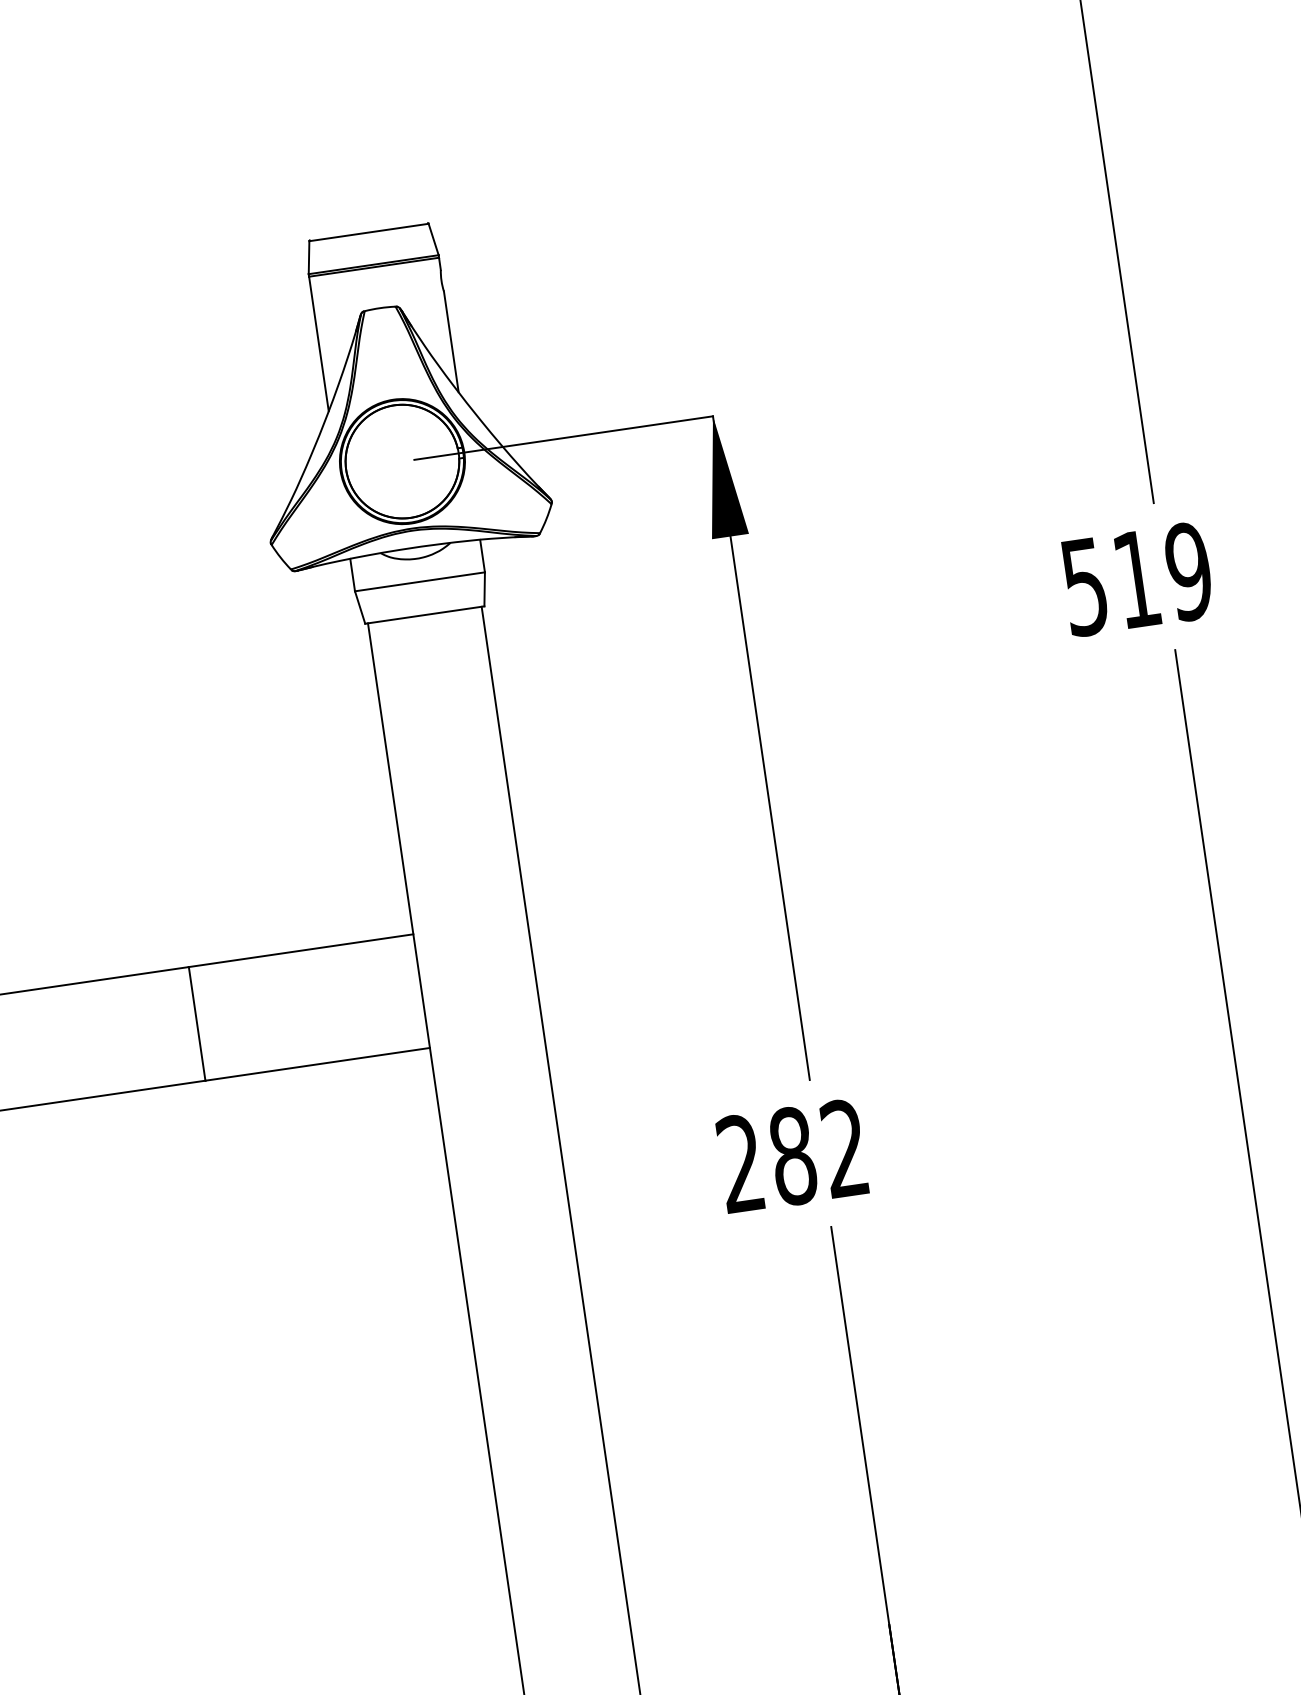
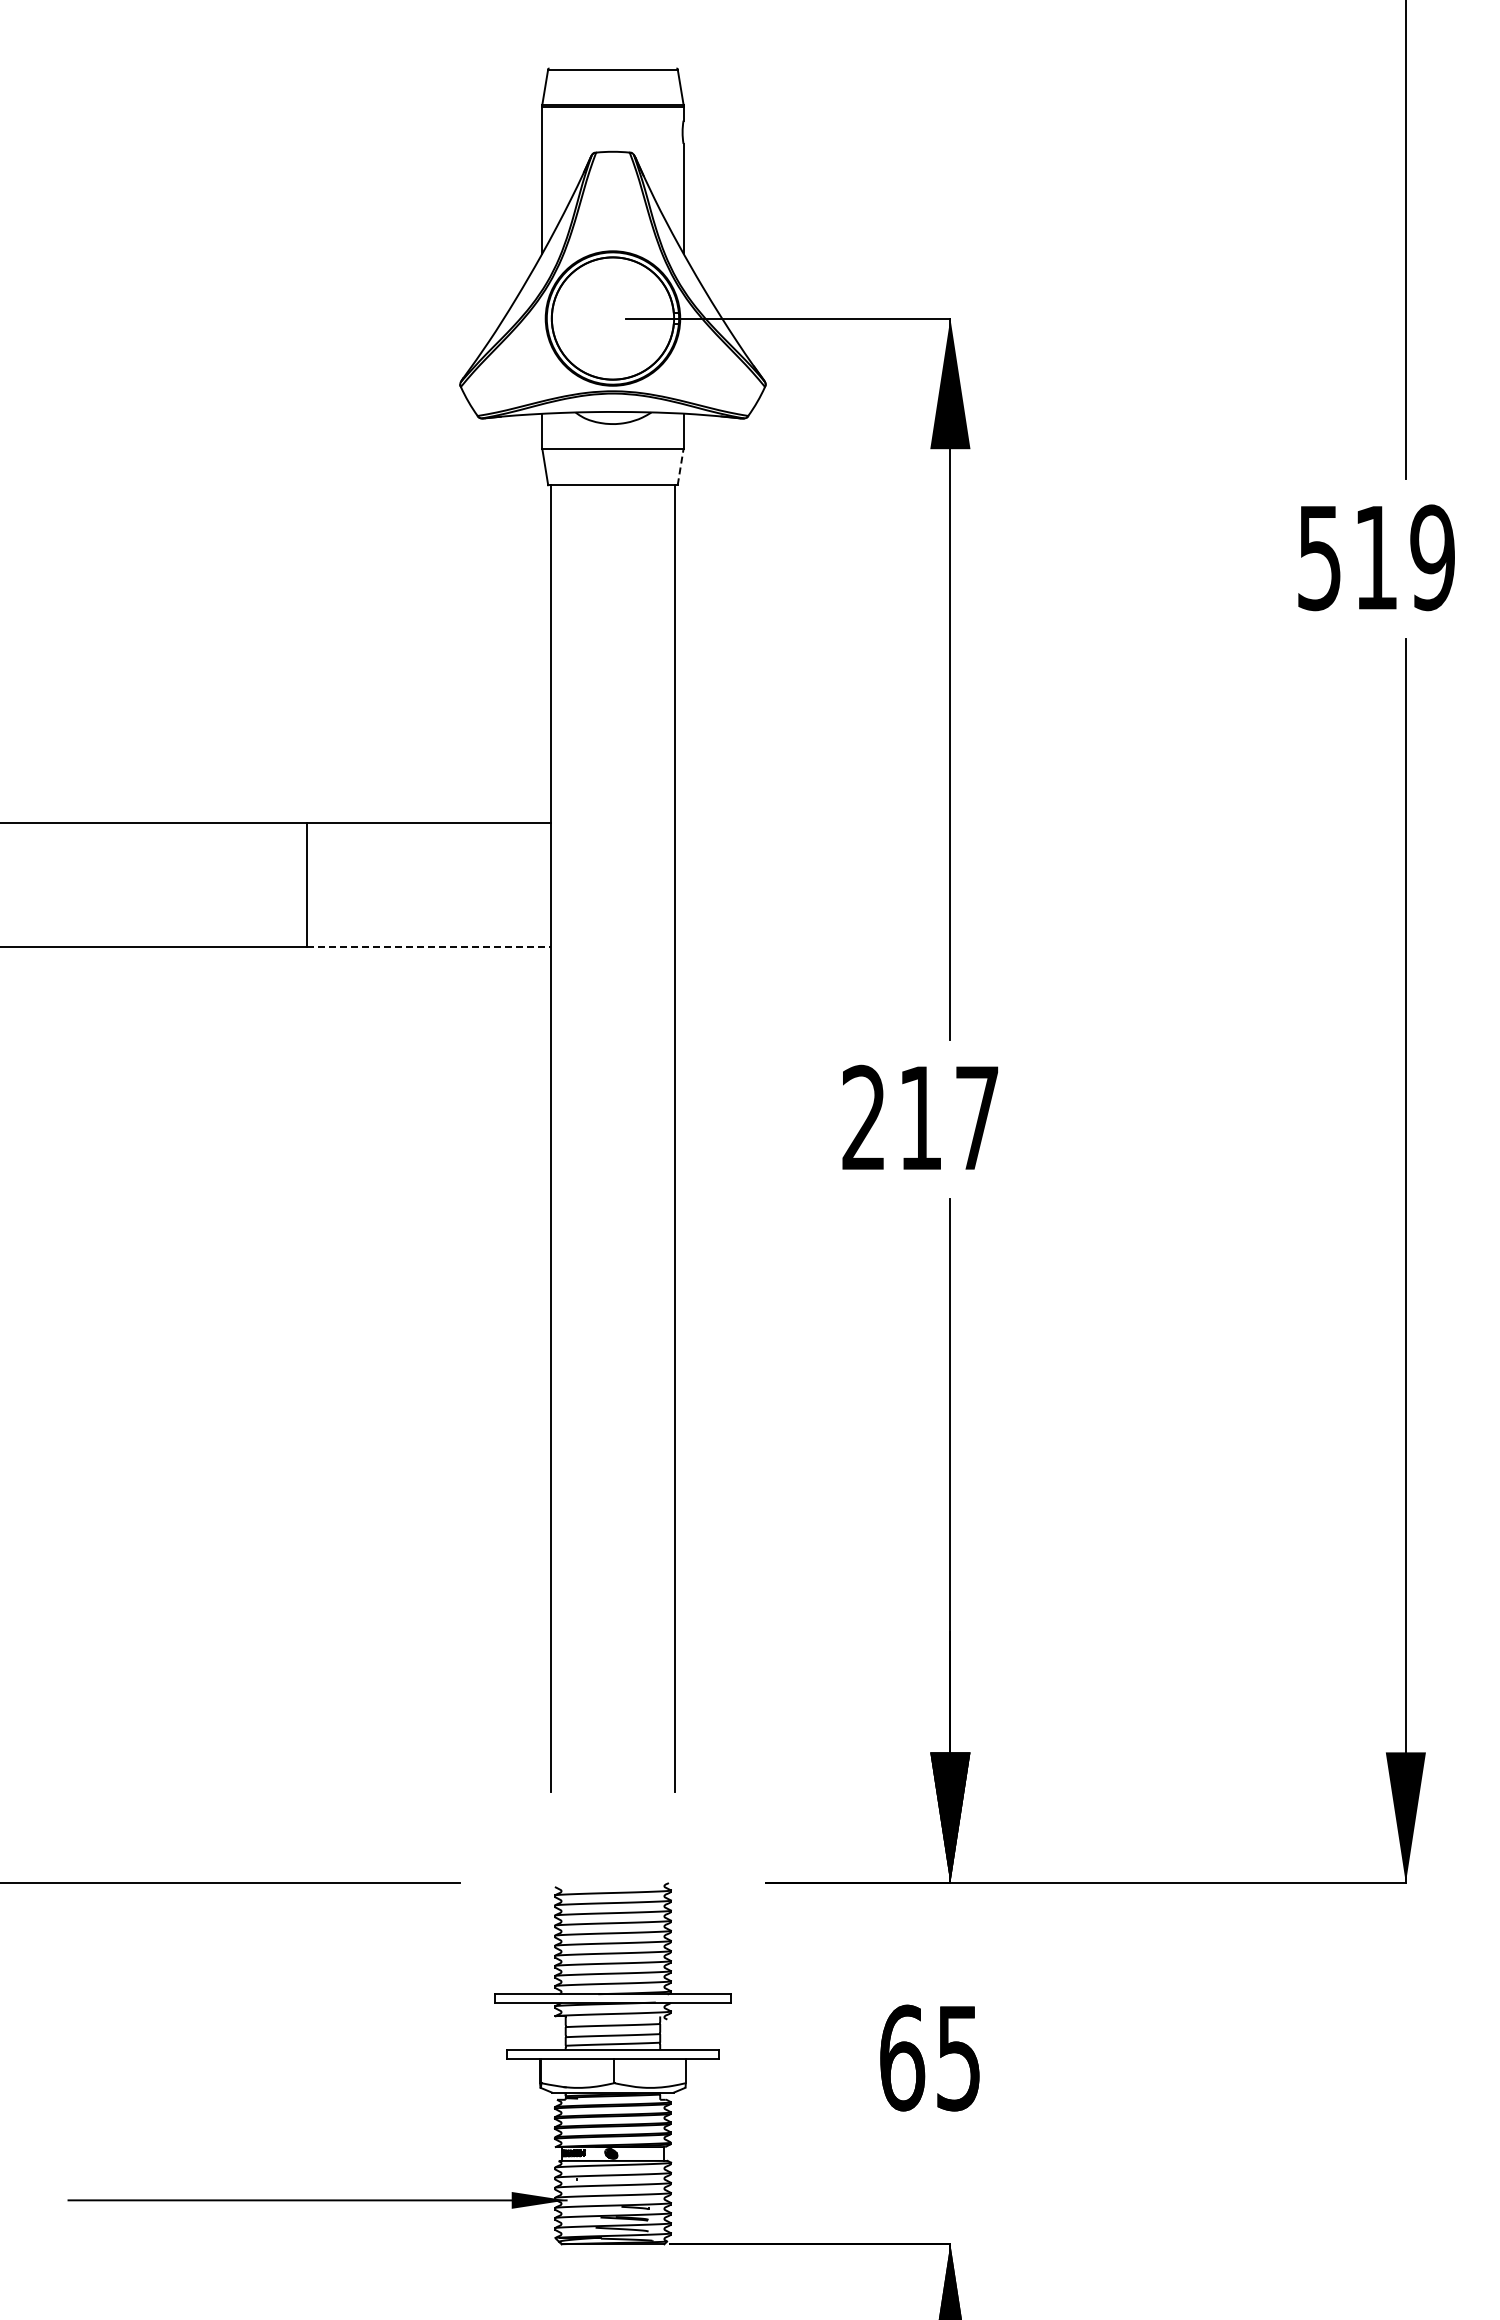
line: (484, 588) -> (680, 466), solid -> dashed
line: (317, 1064) -> (429, 946), solid -> dashed
text: (818, 1151) -> (948, 1117), 282 -> 217

